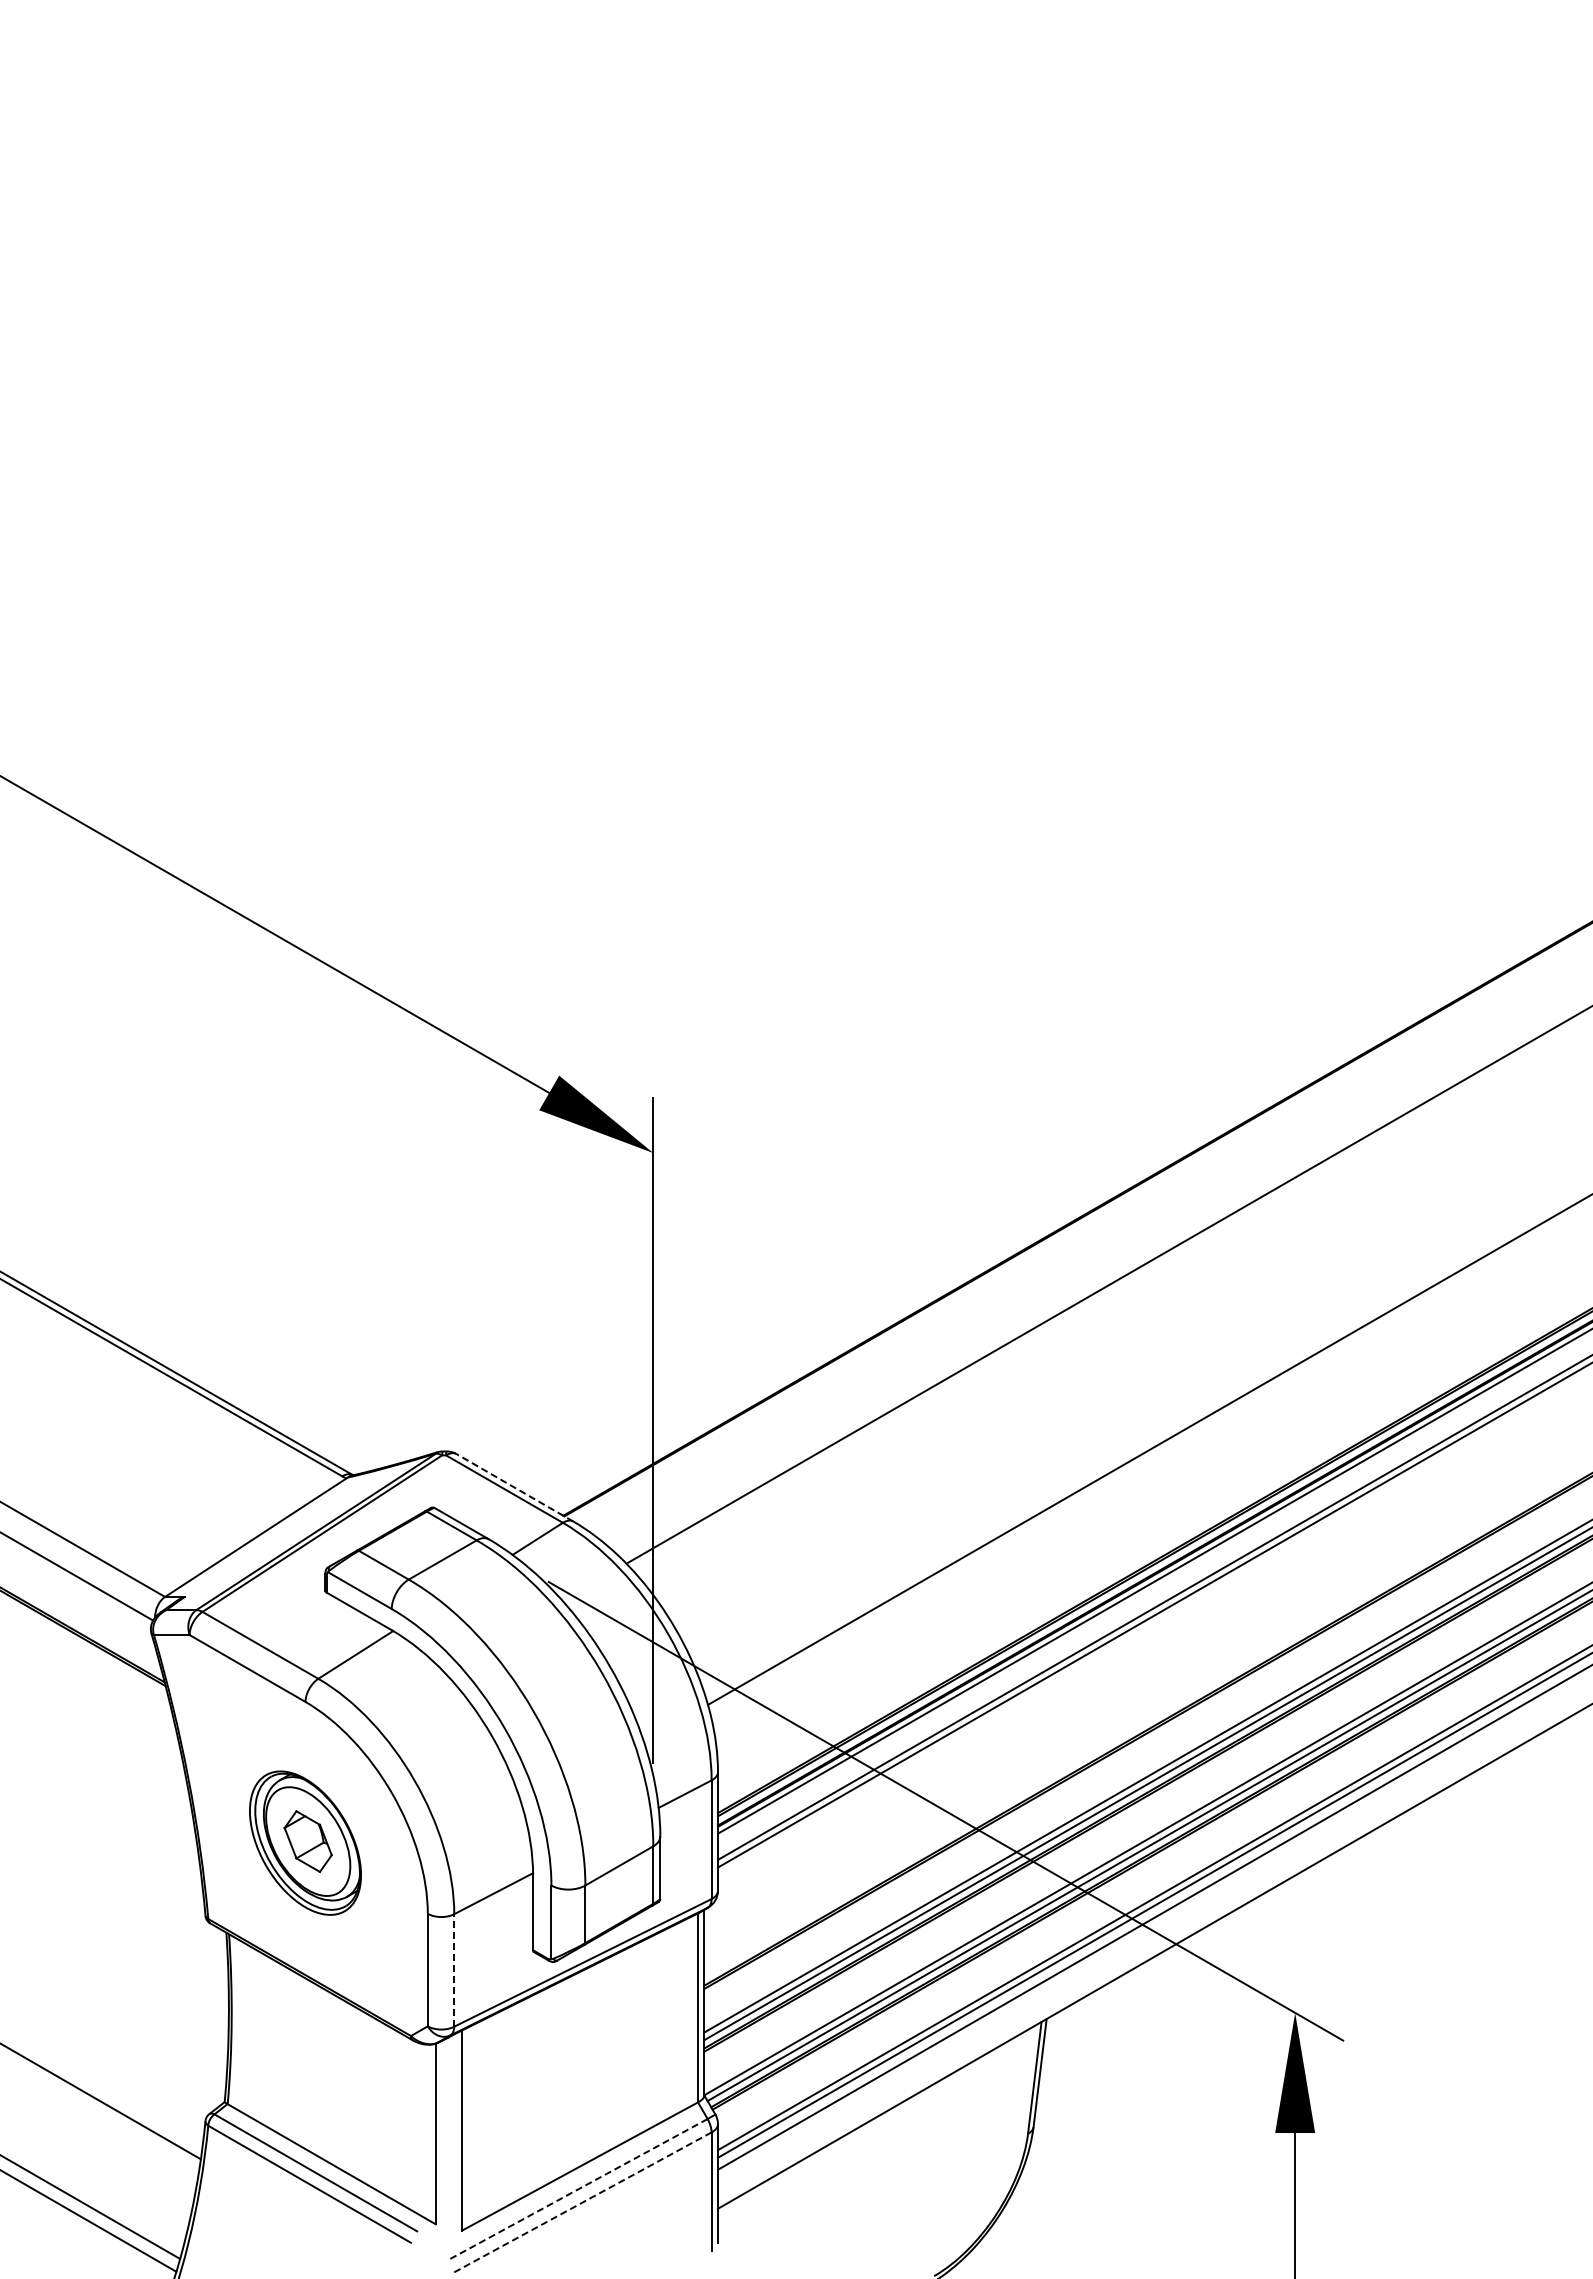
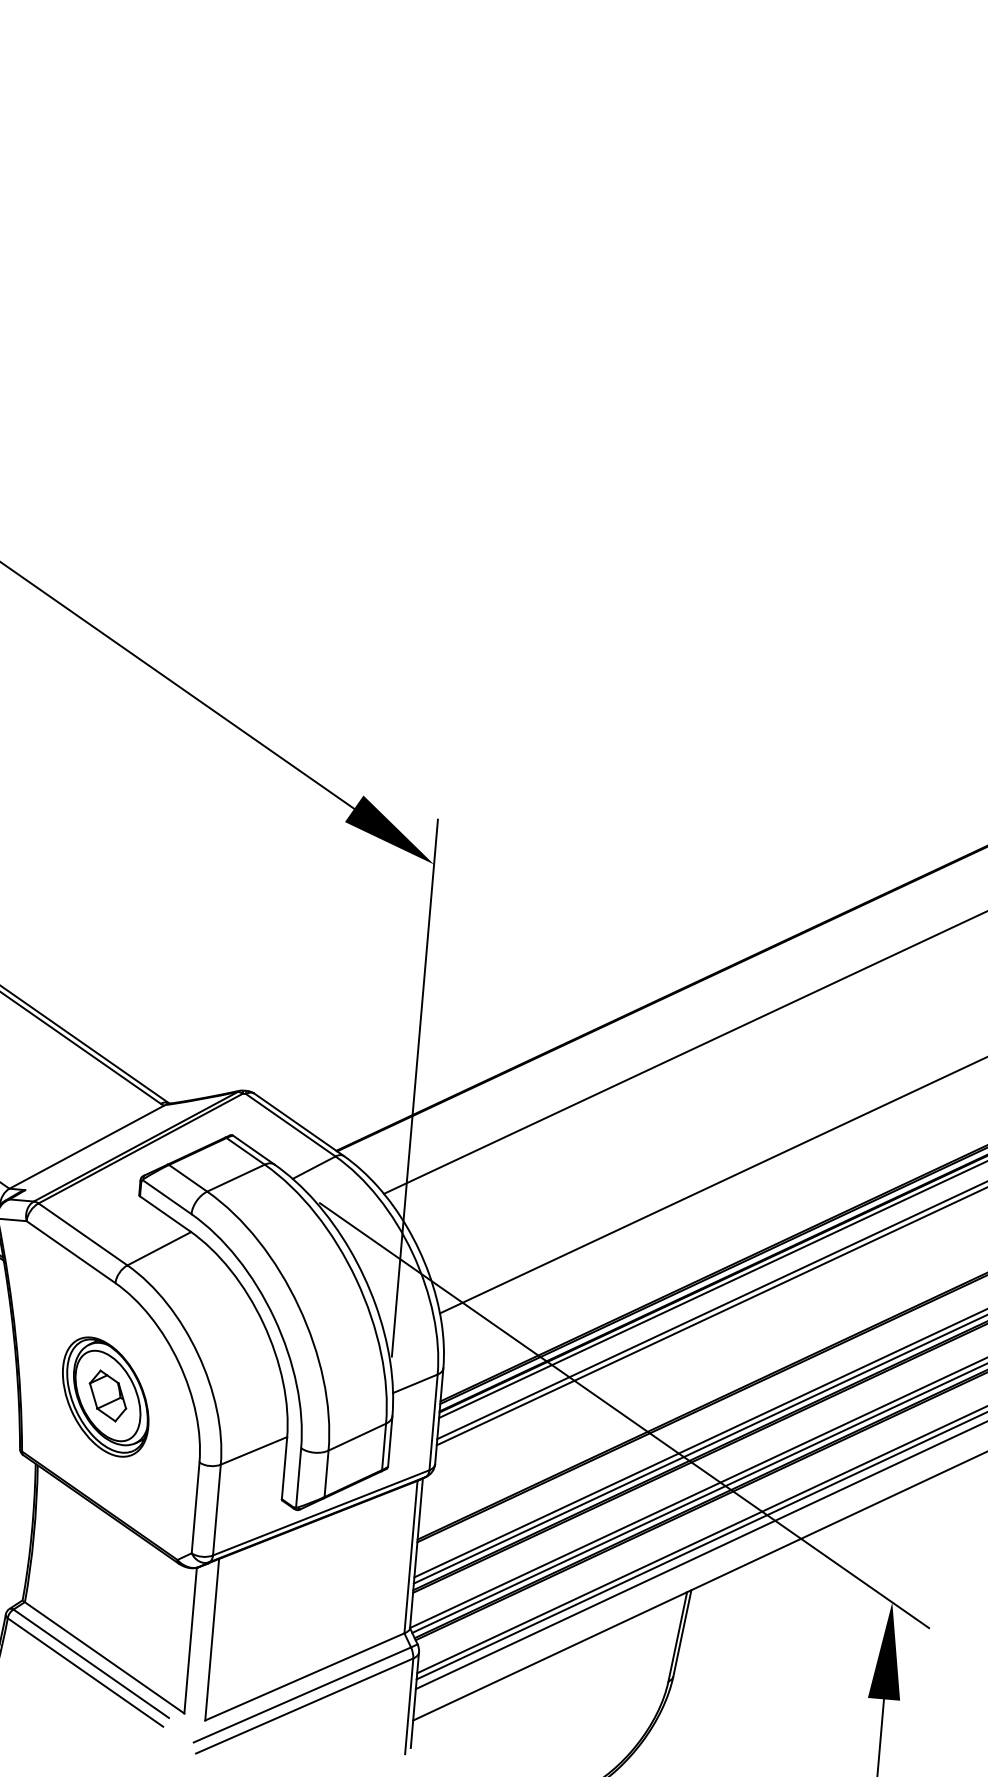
line: (514, 1487) -> (298, 1124), dashed -> solid
line: (454, 1969) -> (217, 1509), dashed -> solid
line: (578, 2189) -> (301, 1695), dashed -> solid
line: (583, 2202) -> (305, 1706), dashed -> solid

